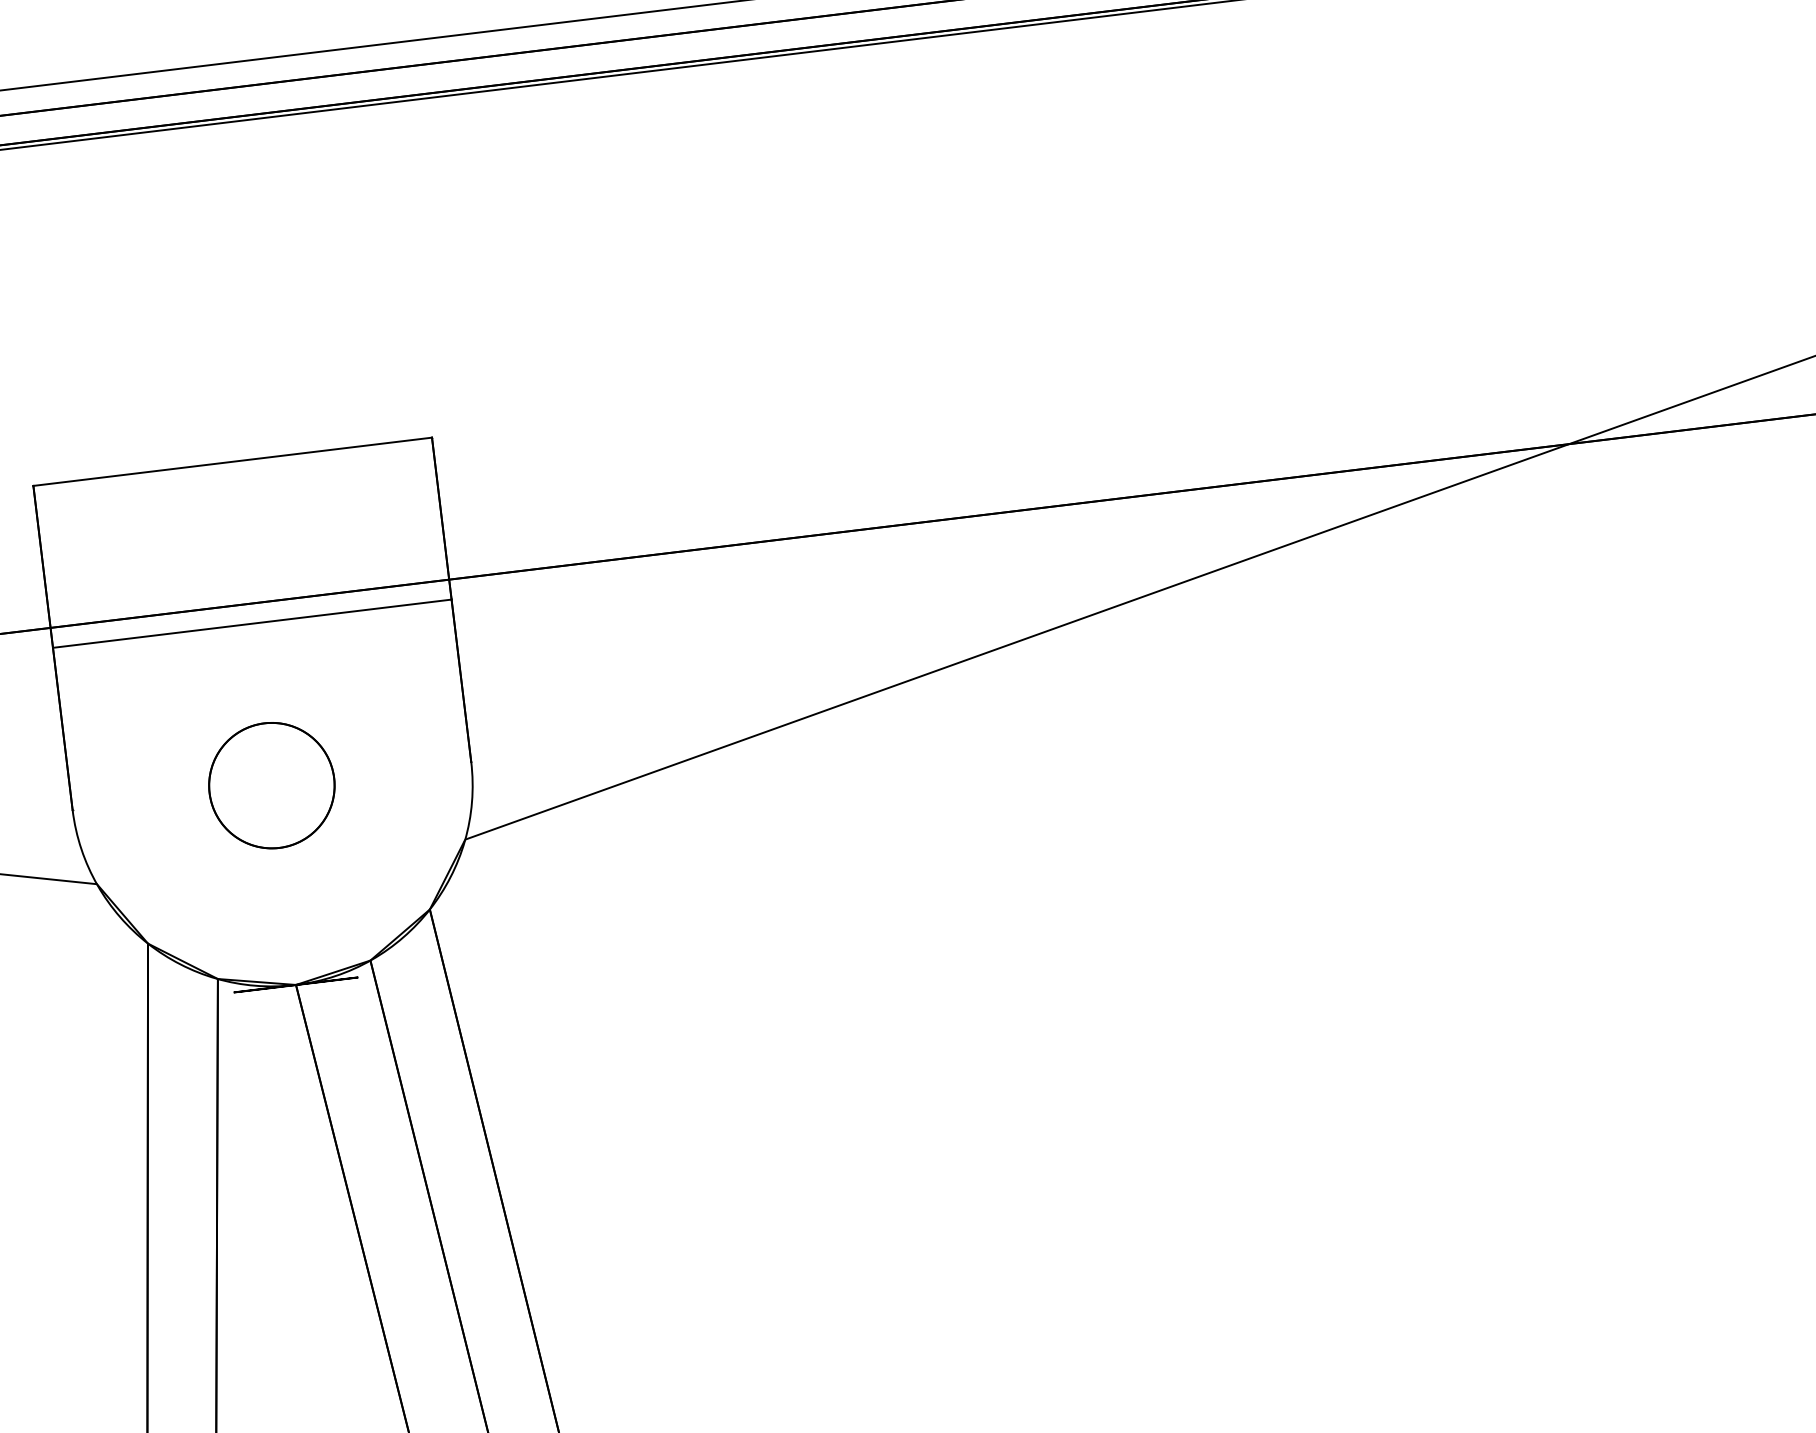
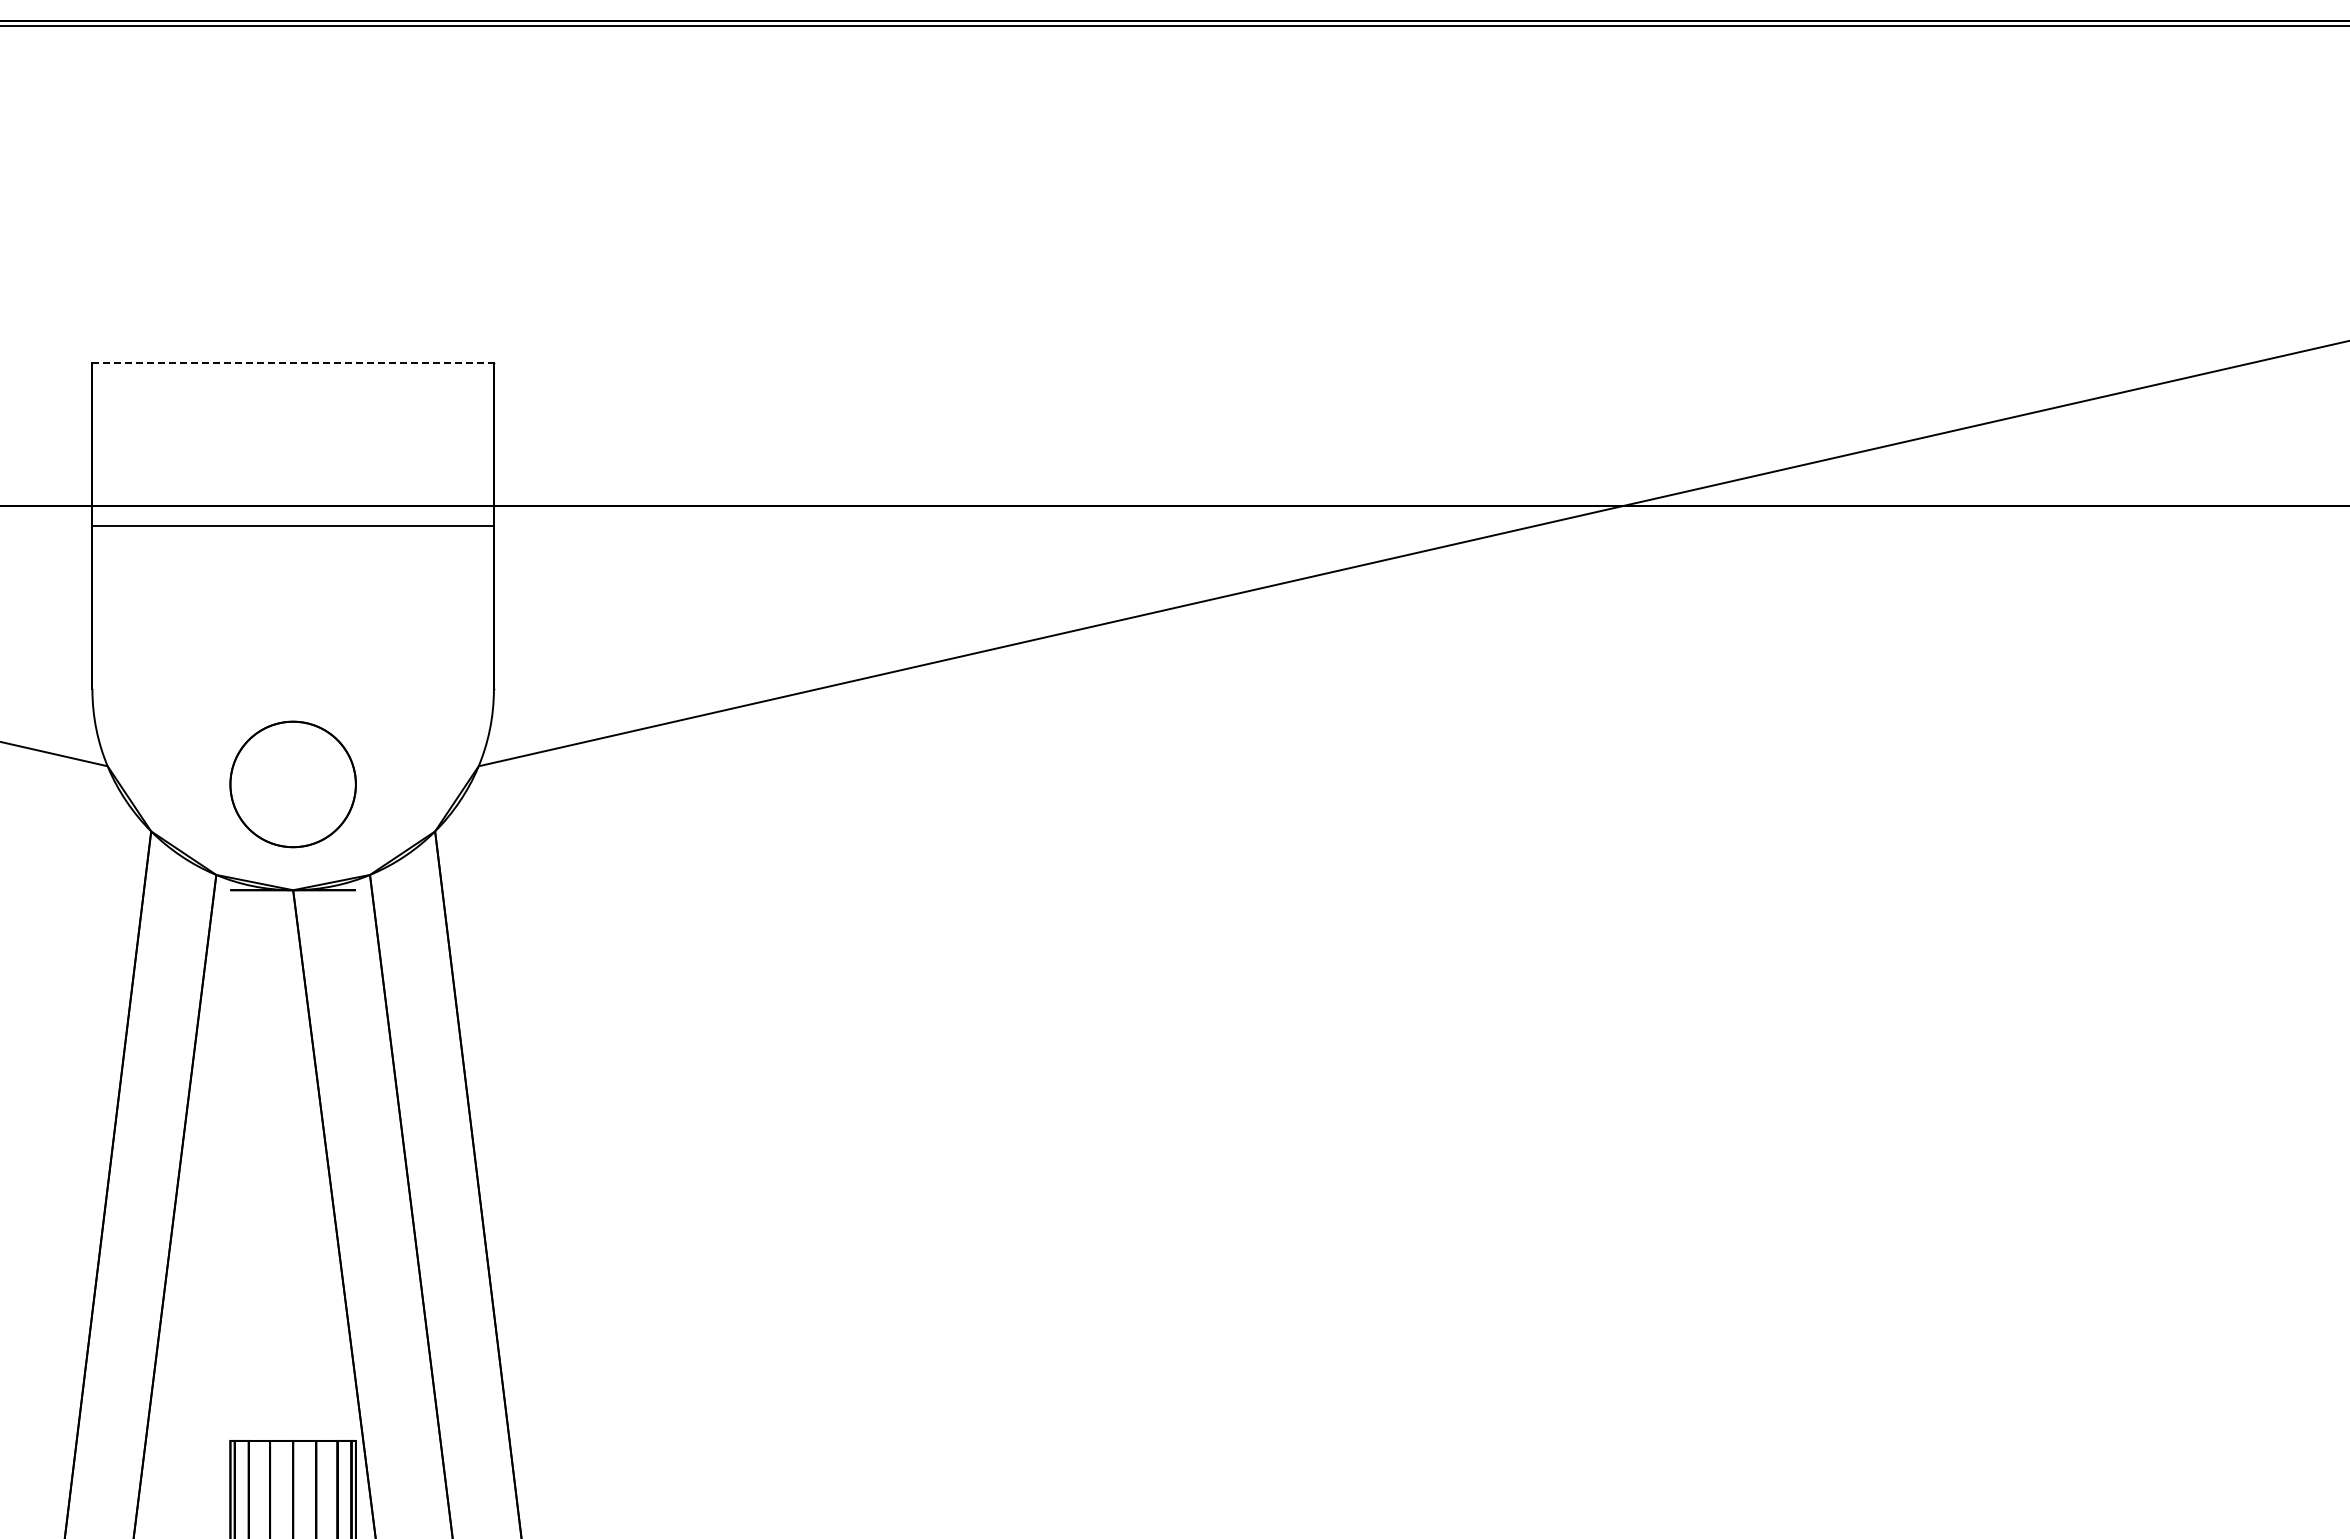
line: (233, 462) -> (293, 363), solid -> dashed
part: (271, 785) -> (292, 784), moved

